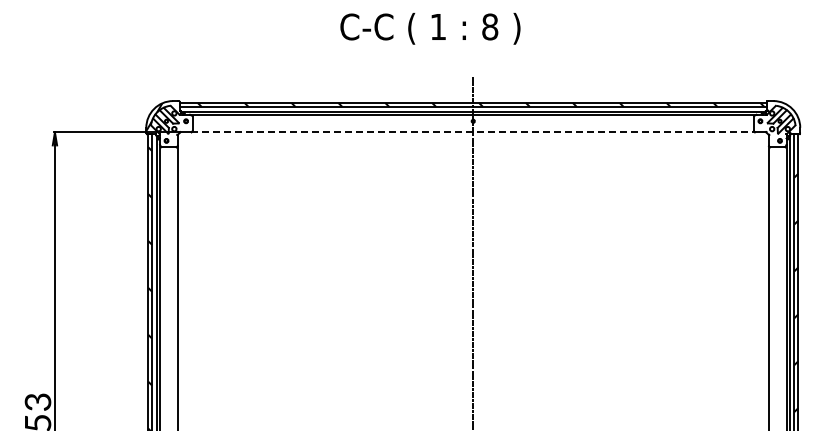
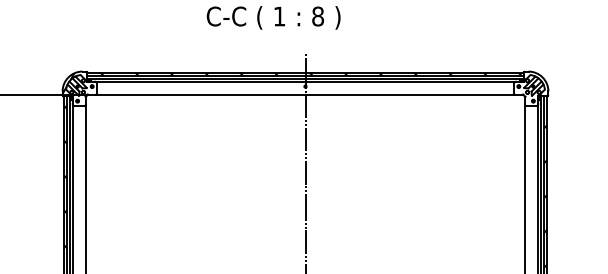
line: (473, 132) -> (305, 94), dashed -> solid

